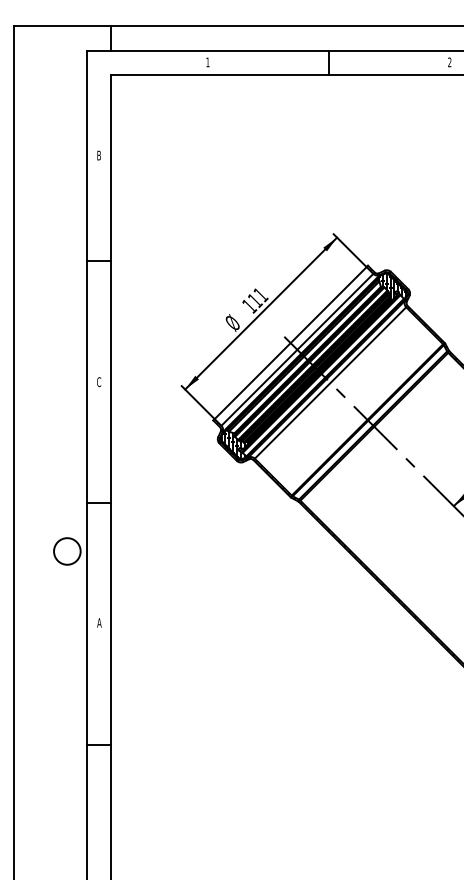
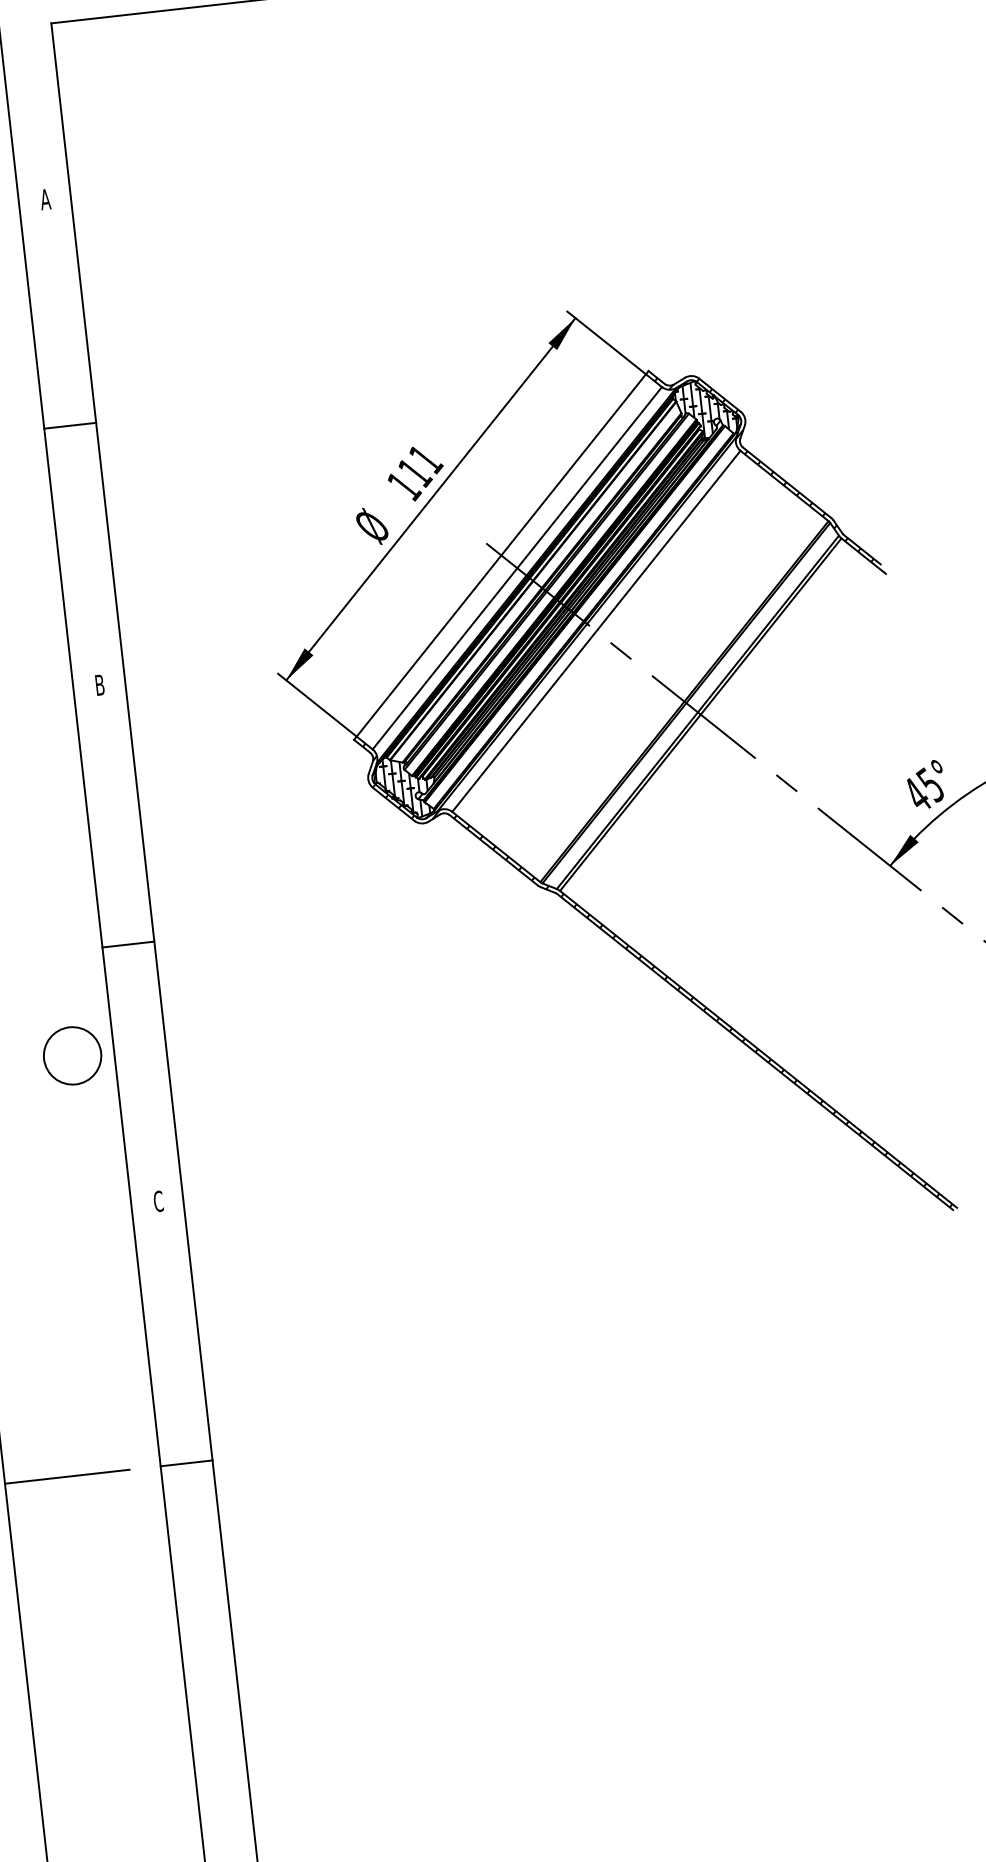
text: (98, 155) -> (44, 199), B -> A
text: (99, 382) -> (100, 685), C -> B
text: (99, 622) -> (158, 1200), A -> C
line: (43, 745) -> (68, 1477), added

